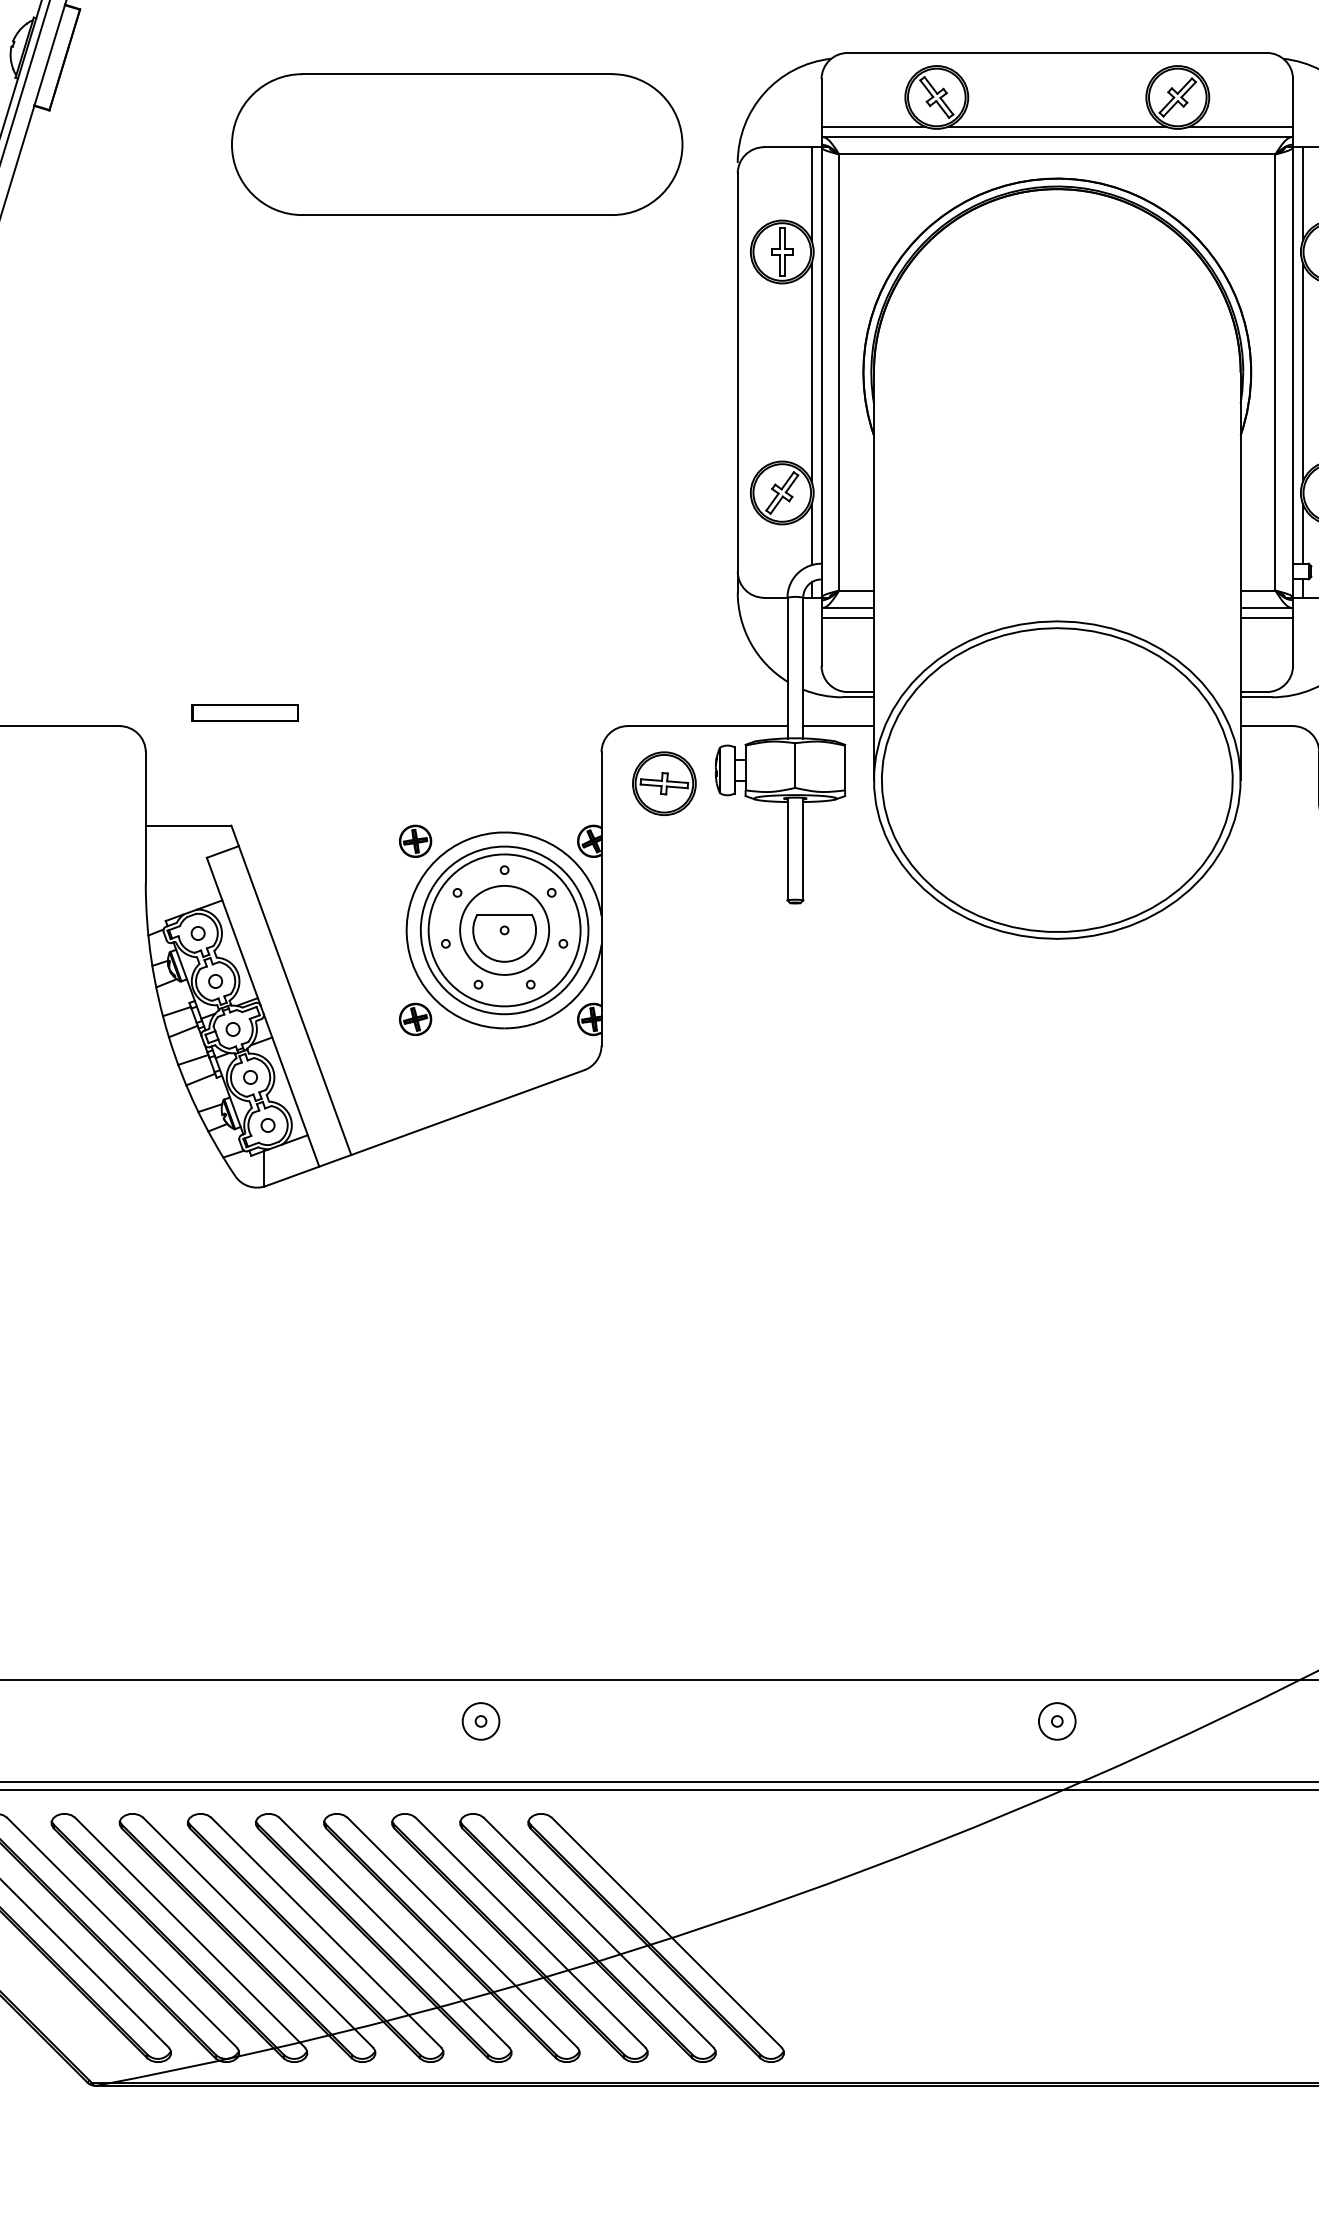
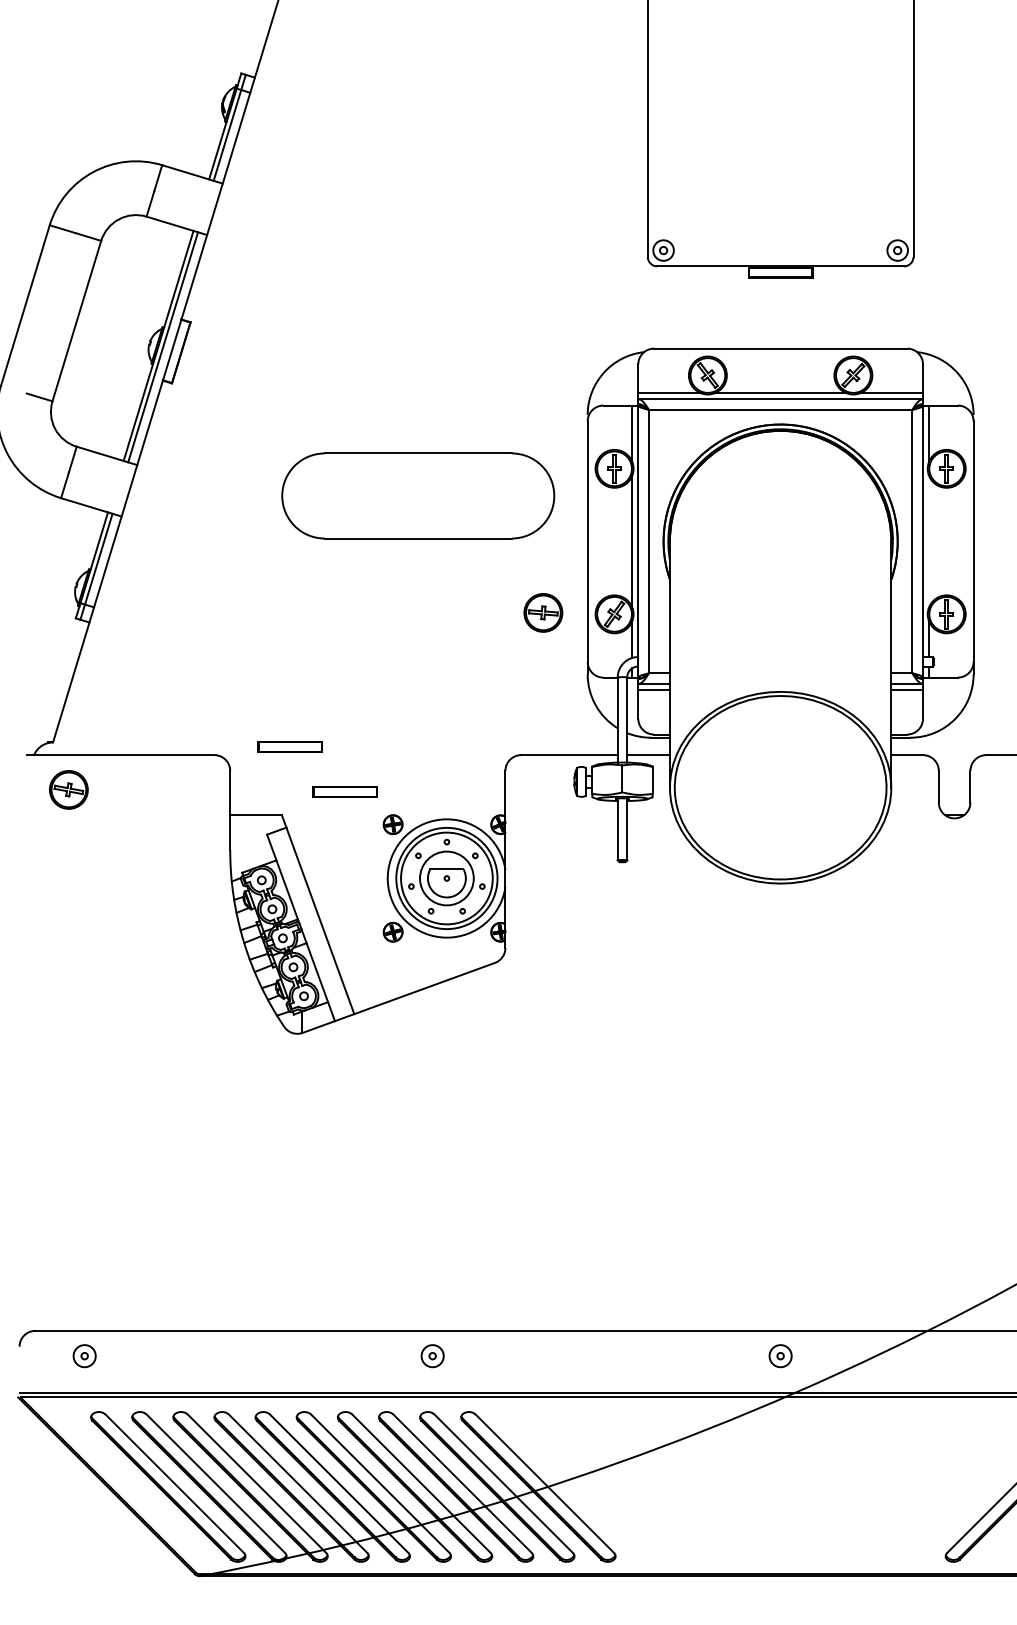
part: (457, 143) -> (418, 495), moved
line: (1302, 372) -> (928, 541), removed
part: (664, 783) -> (543, 612), moved
part: (335, 786) -> (344, 791), added

